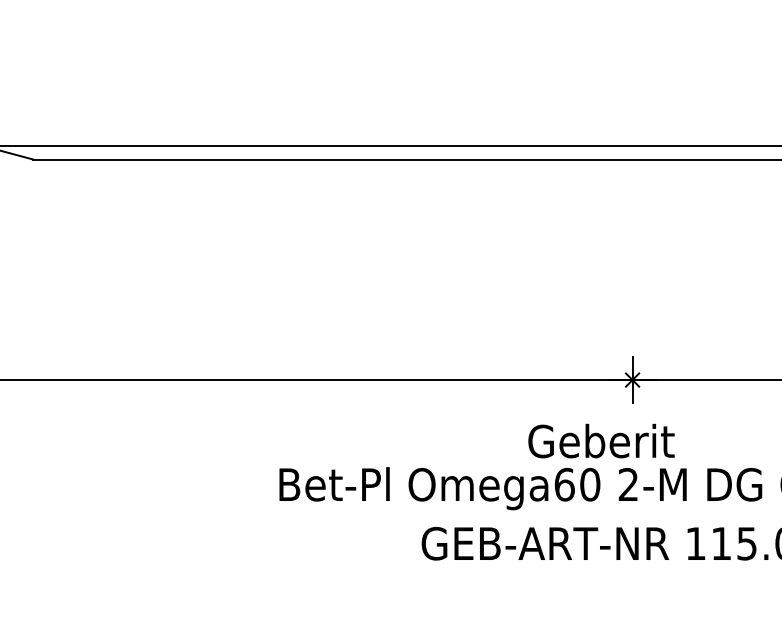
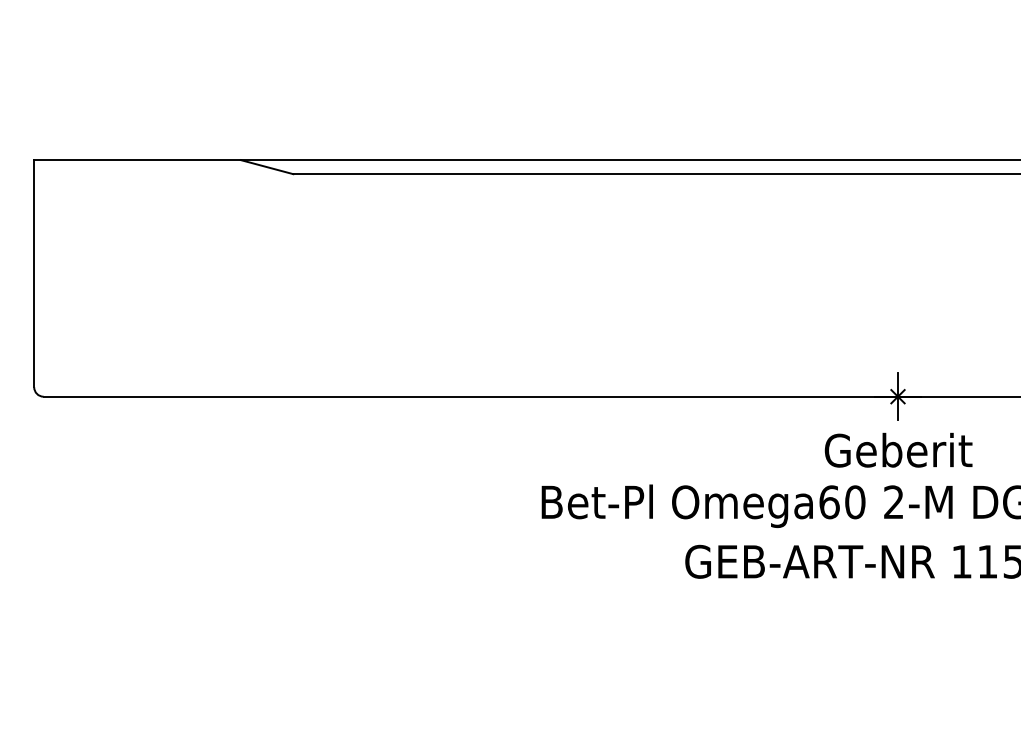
text: (601, 440) -> (898, 449), moved

